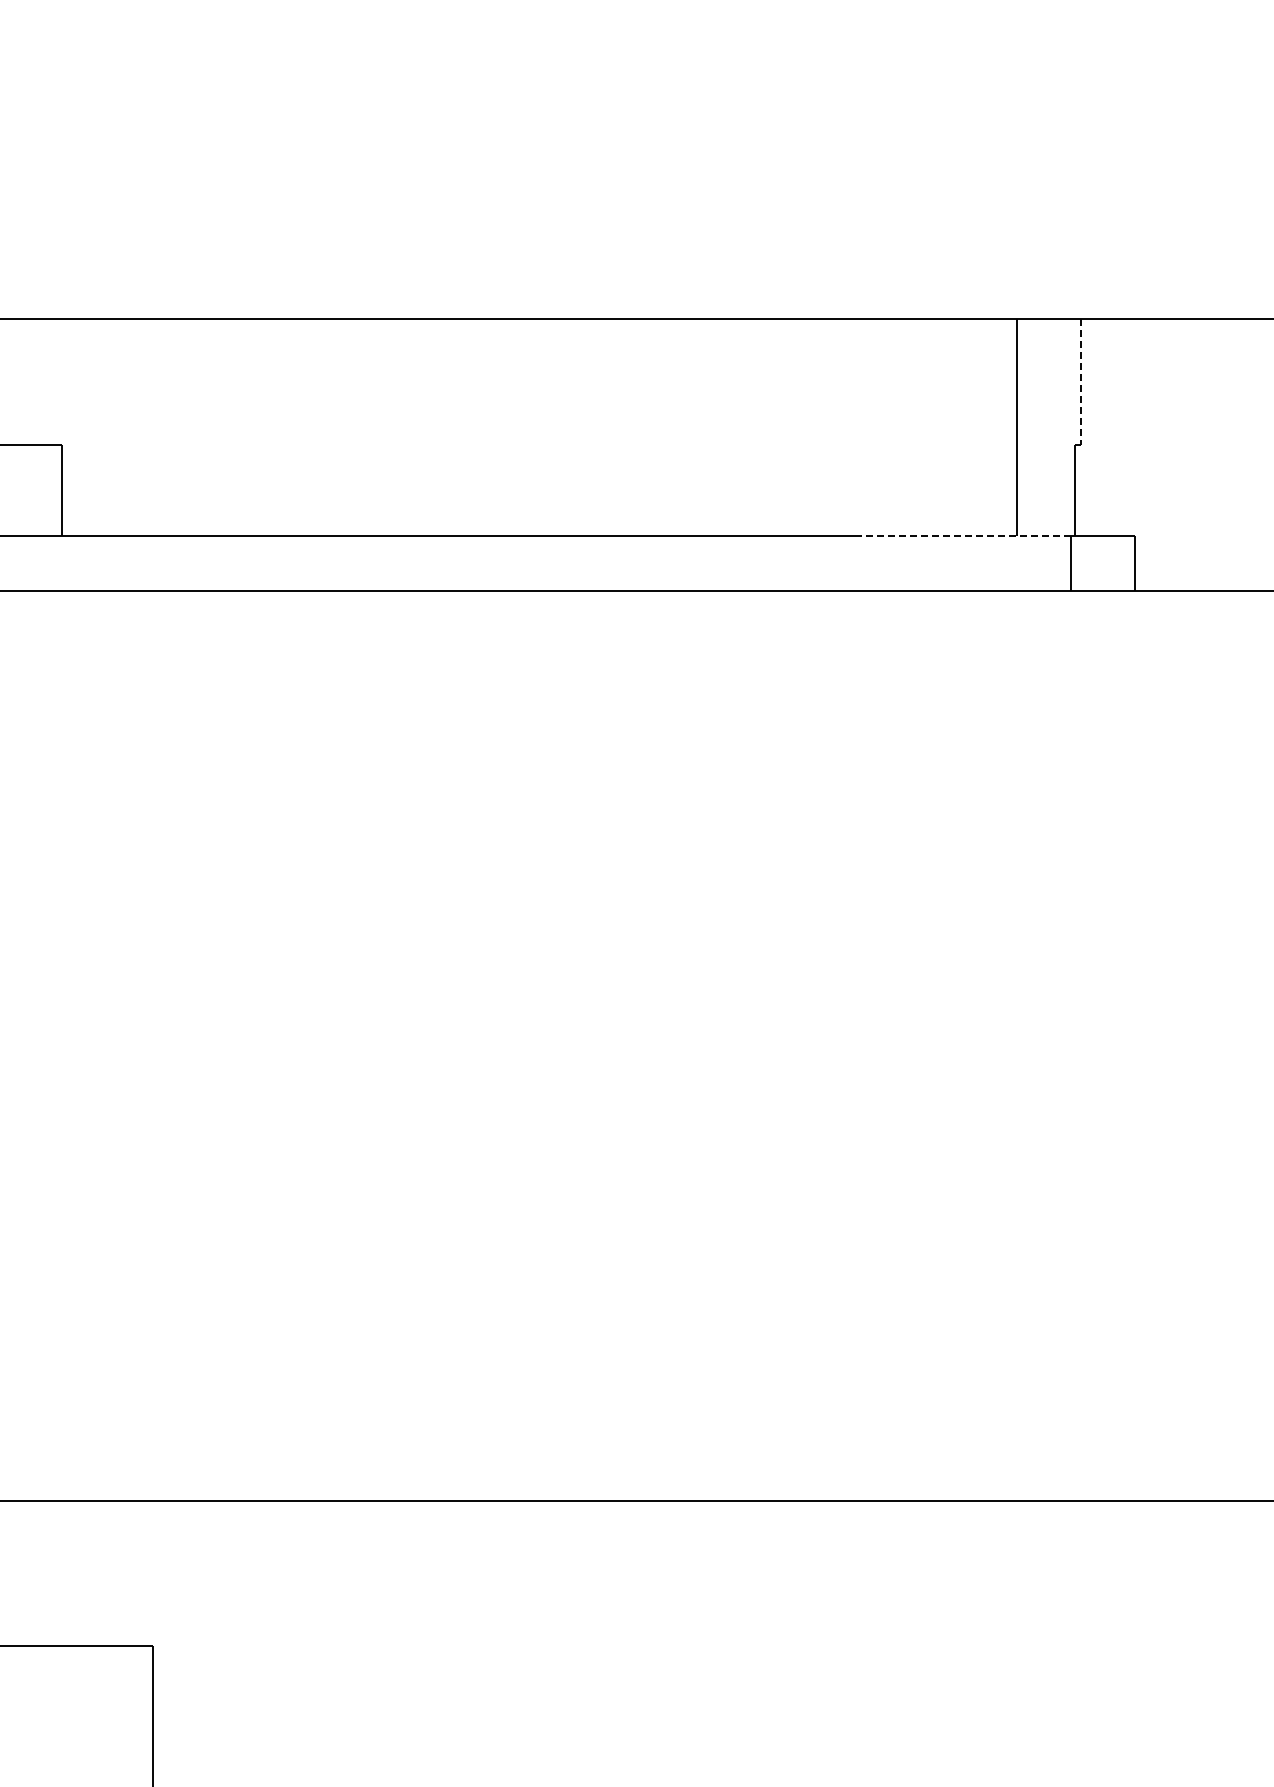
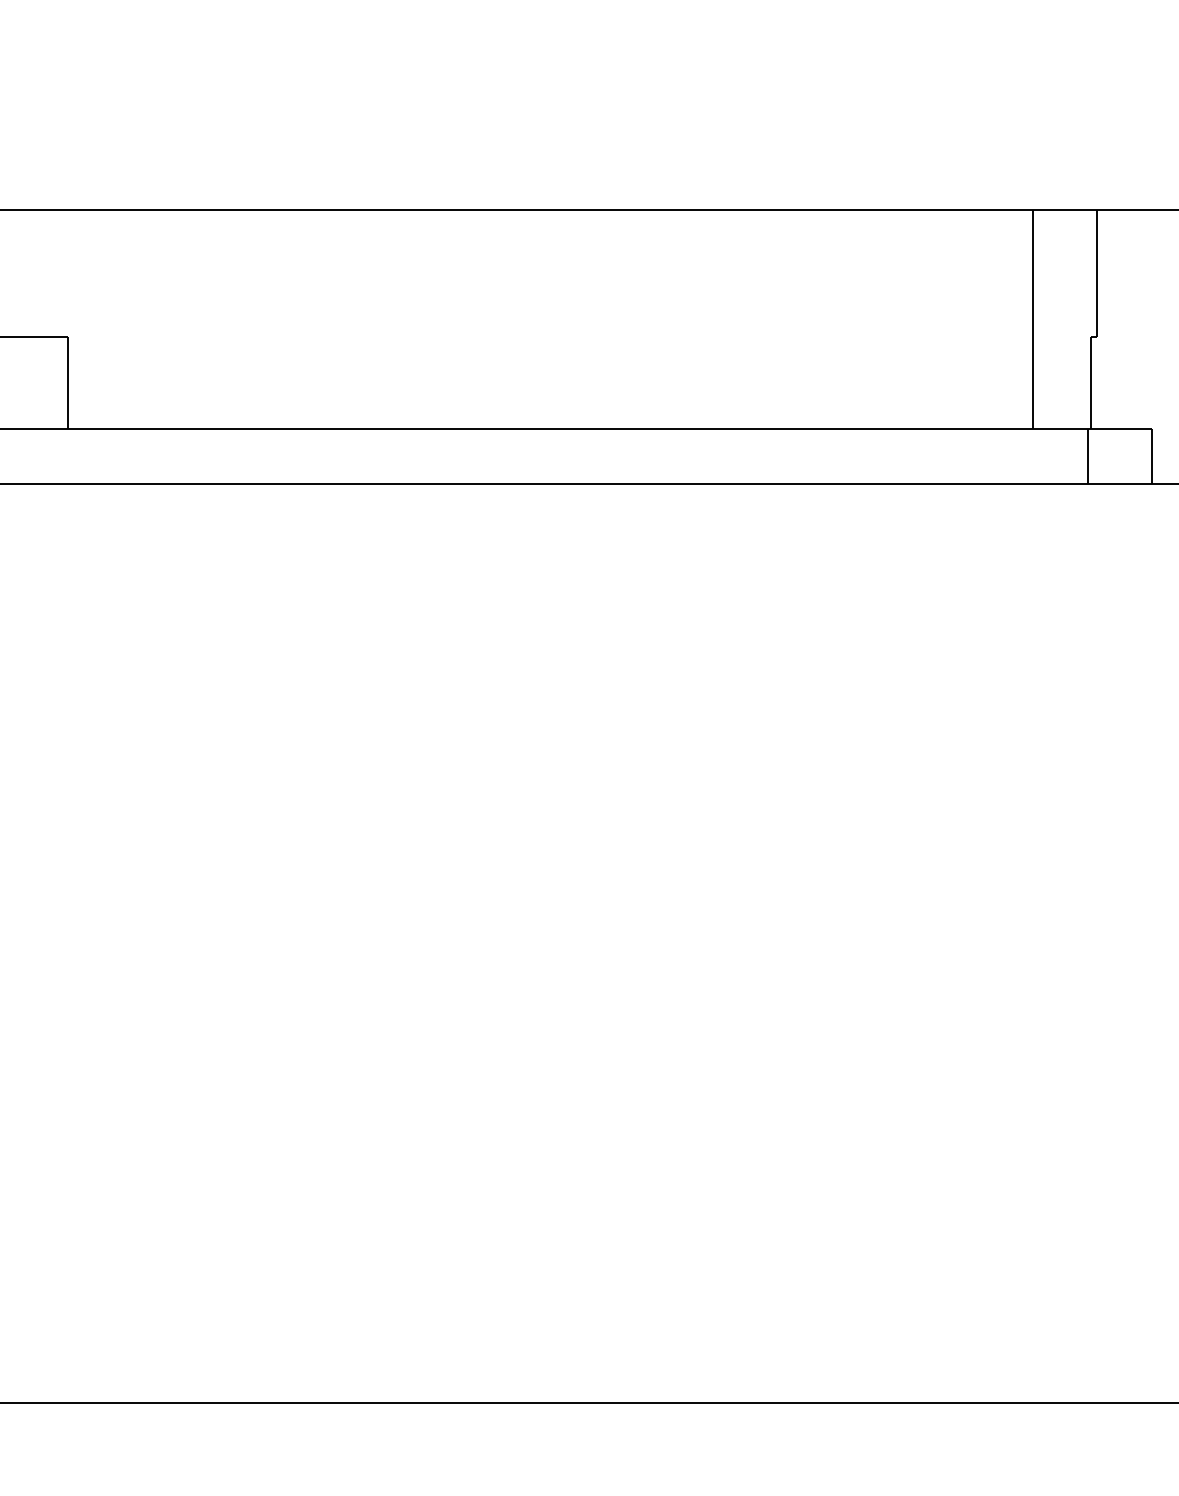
line: (1080, 382) -> (1096, 273), dashed -> solid
line: (963, 536) -> (978, 429), dashed -> solid

